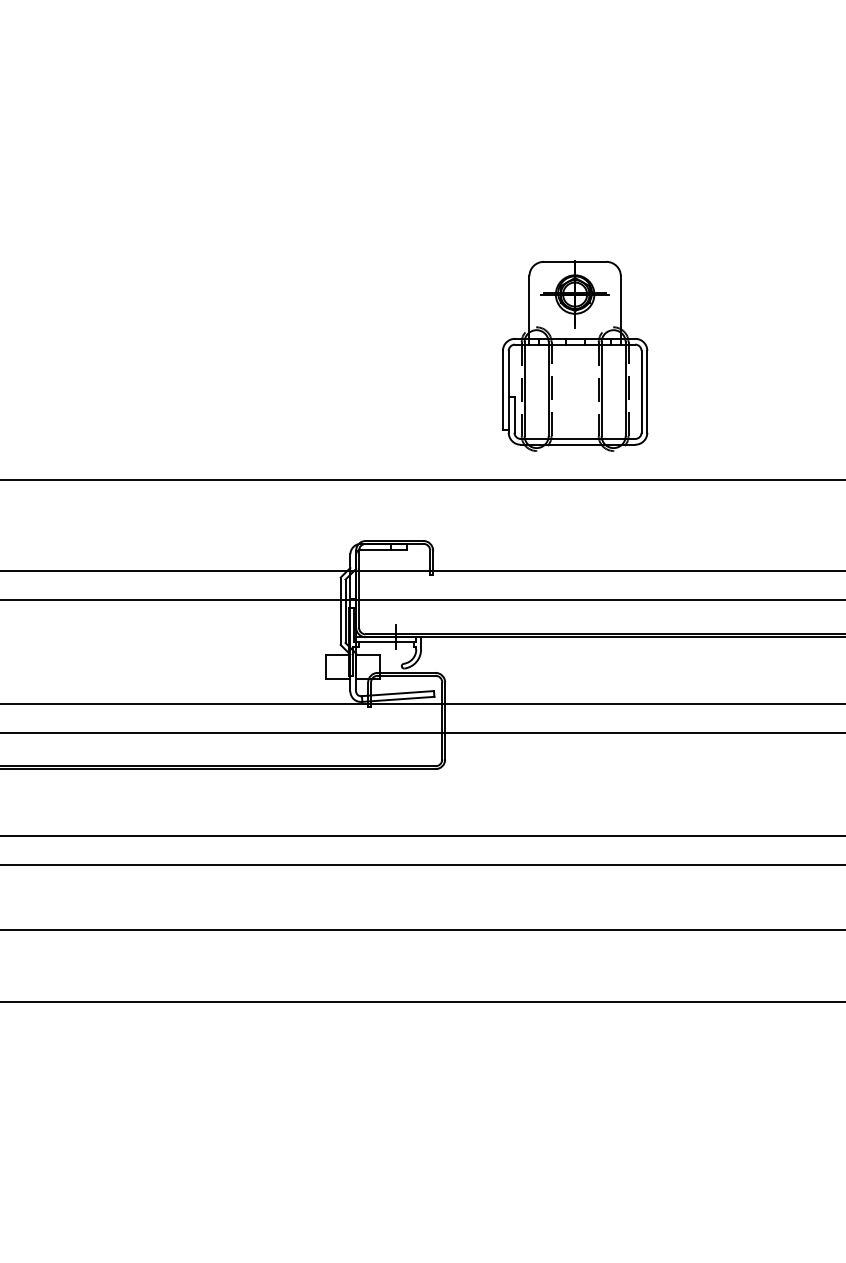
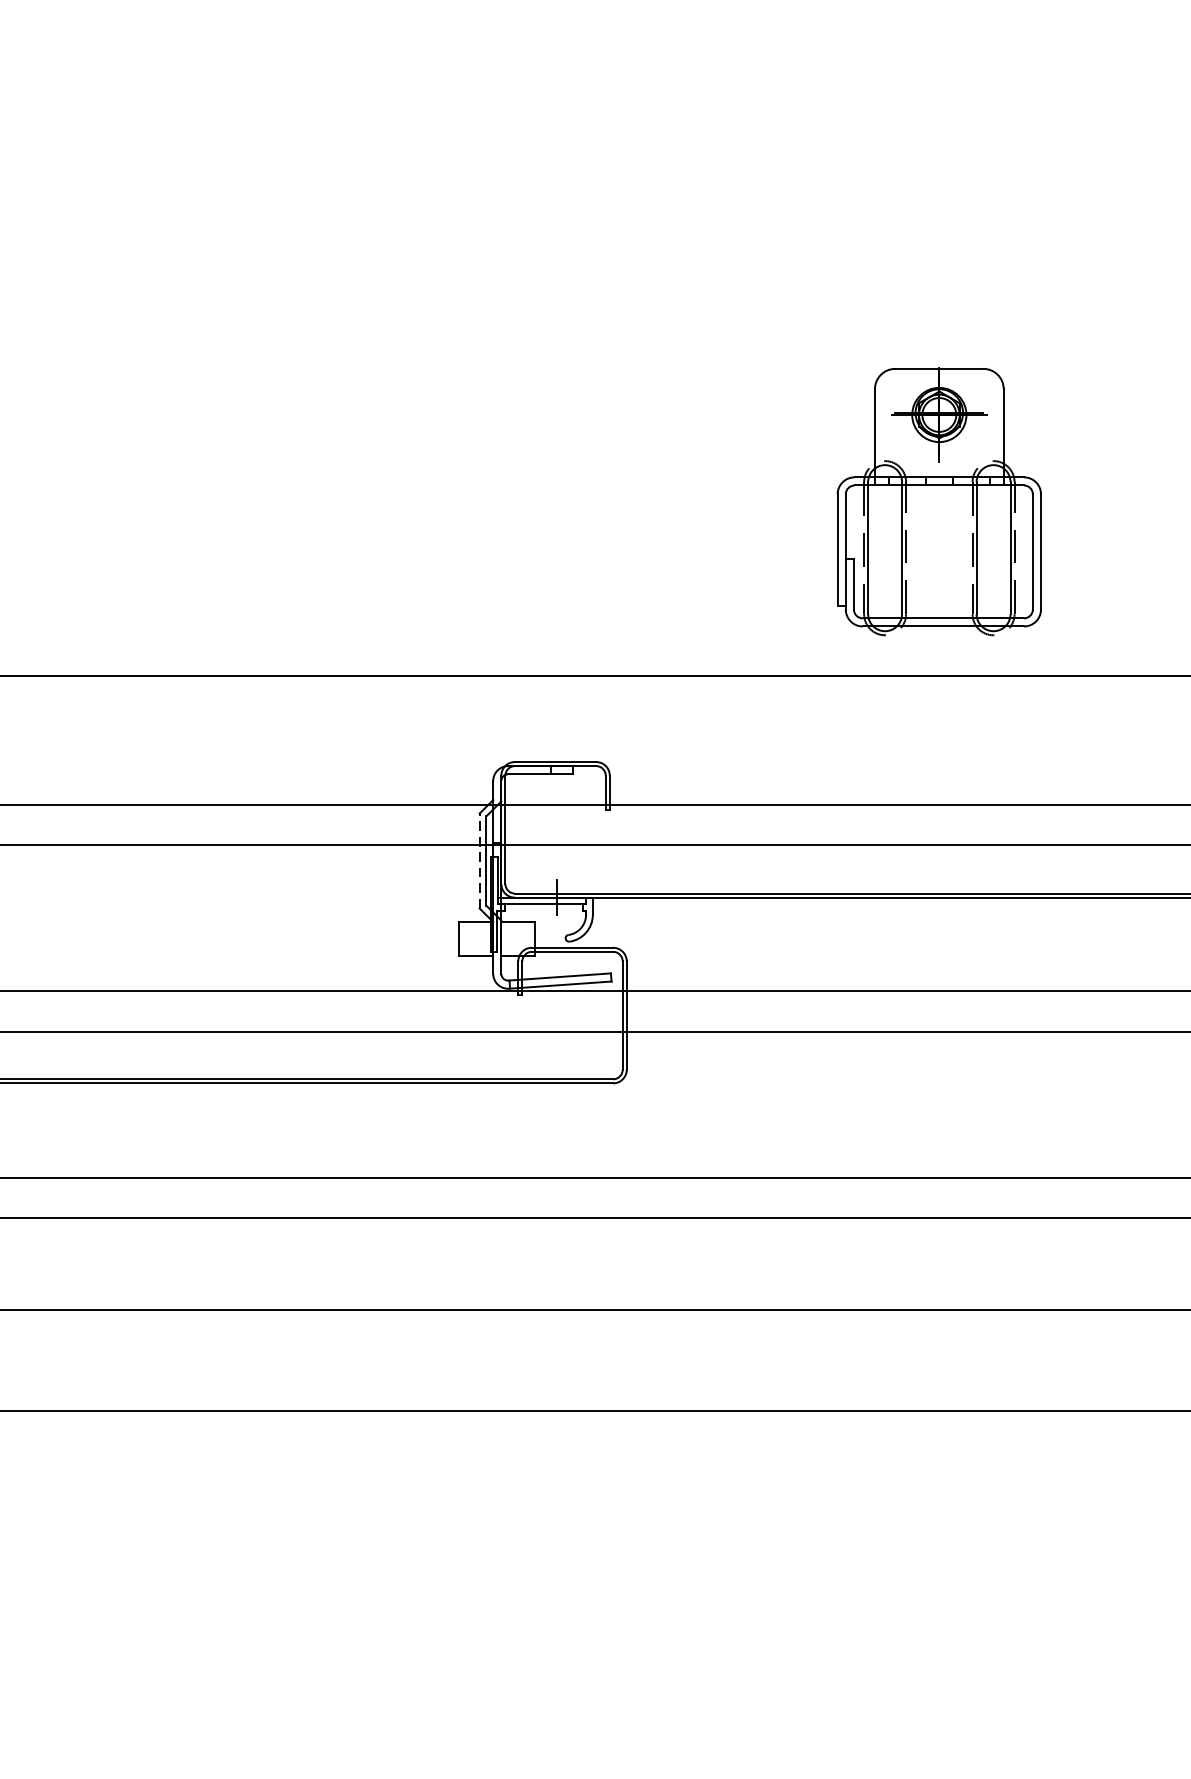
part: (575, 355) -> (939, 500), moved
line: (340, 611) -> (479, 861), solid -> dashed

